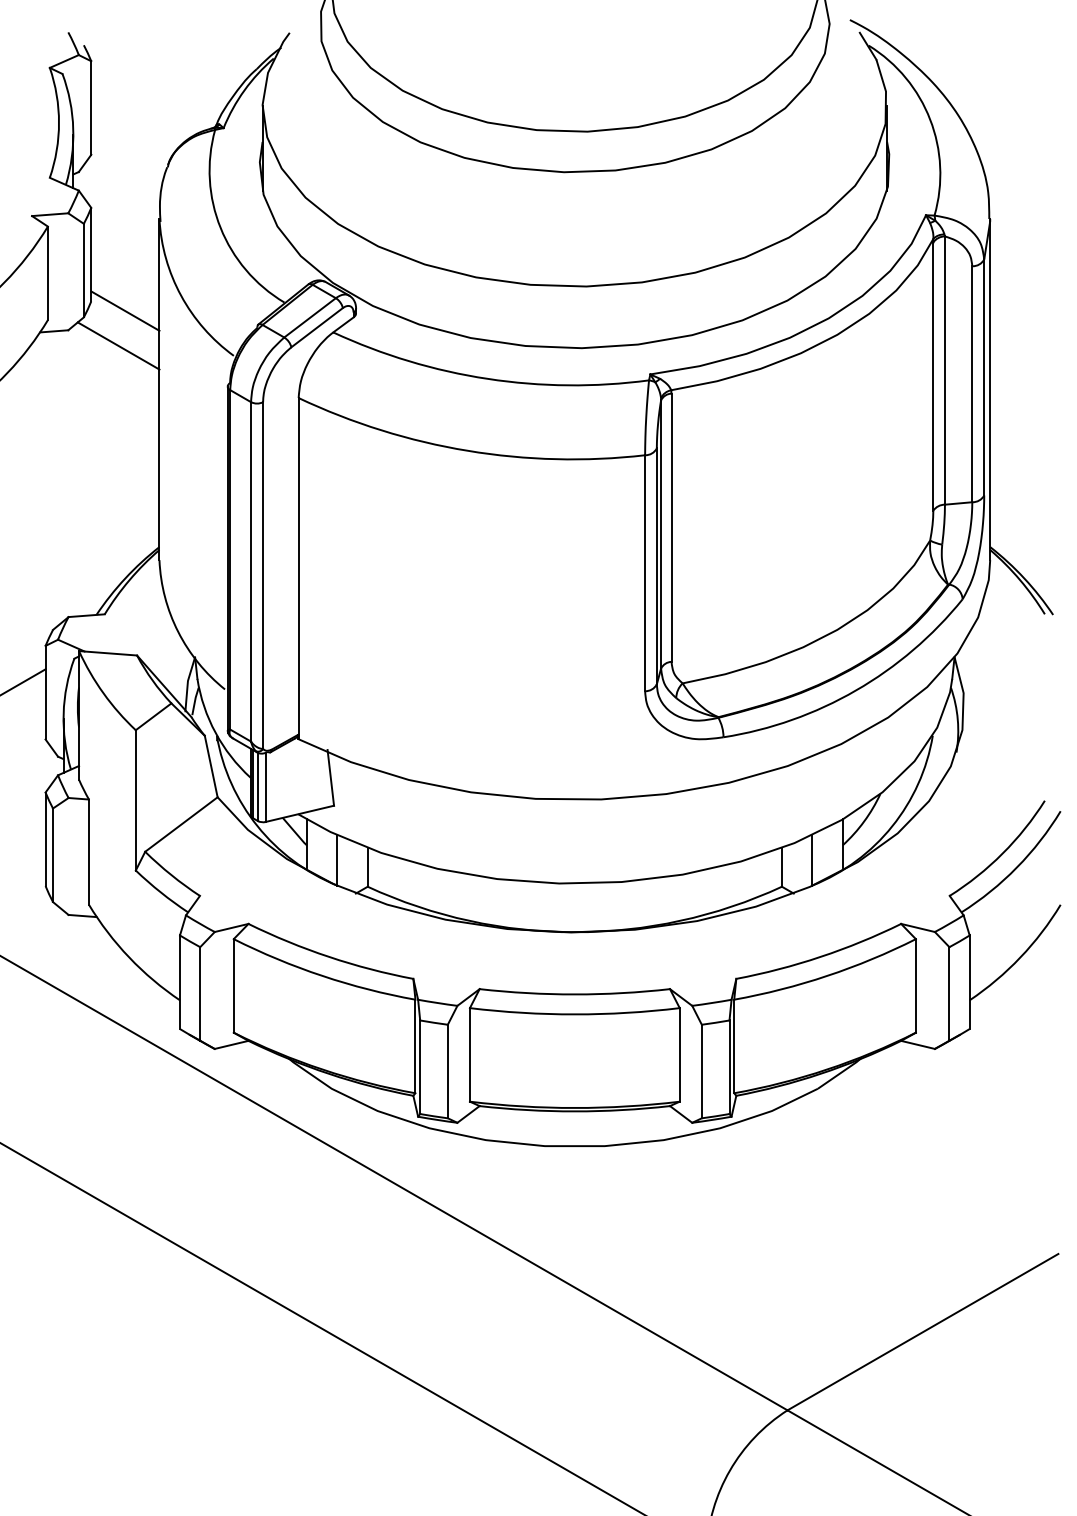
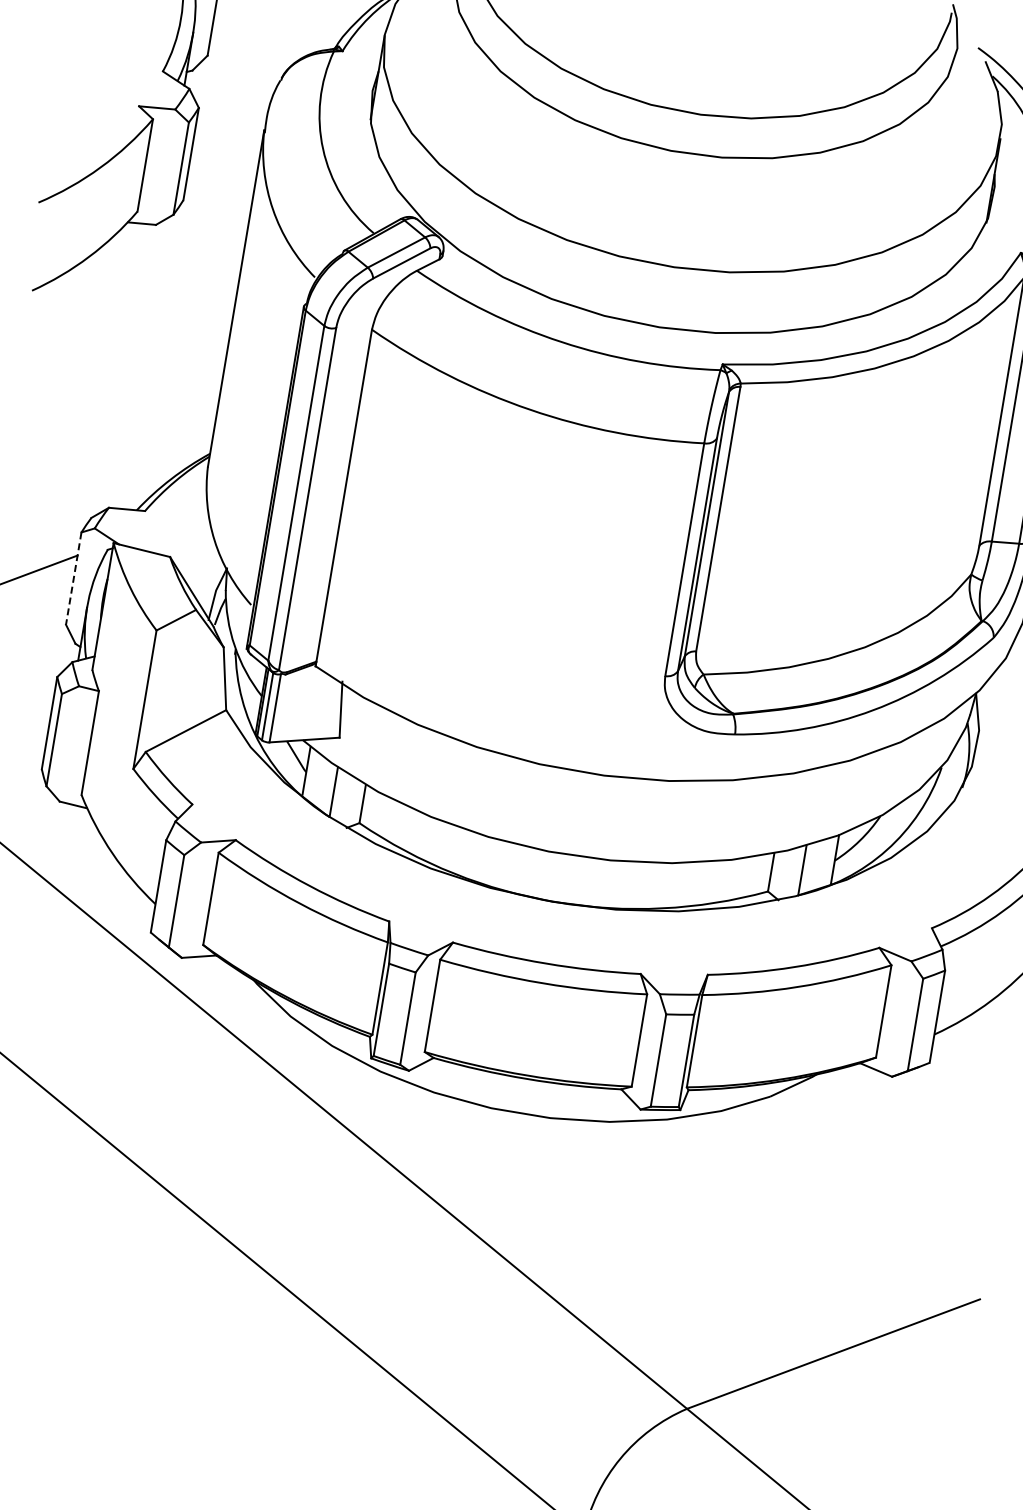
line: (125, 310) -> (215, 214), removed
line: (118, 345) -> (202, 248), removed
line: (45, 692) -> (73, 578), solid -> dashed

